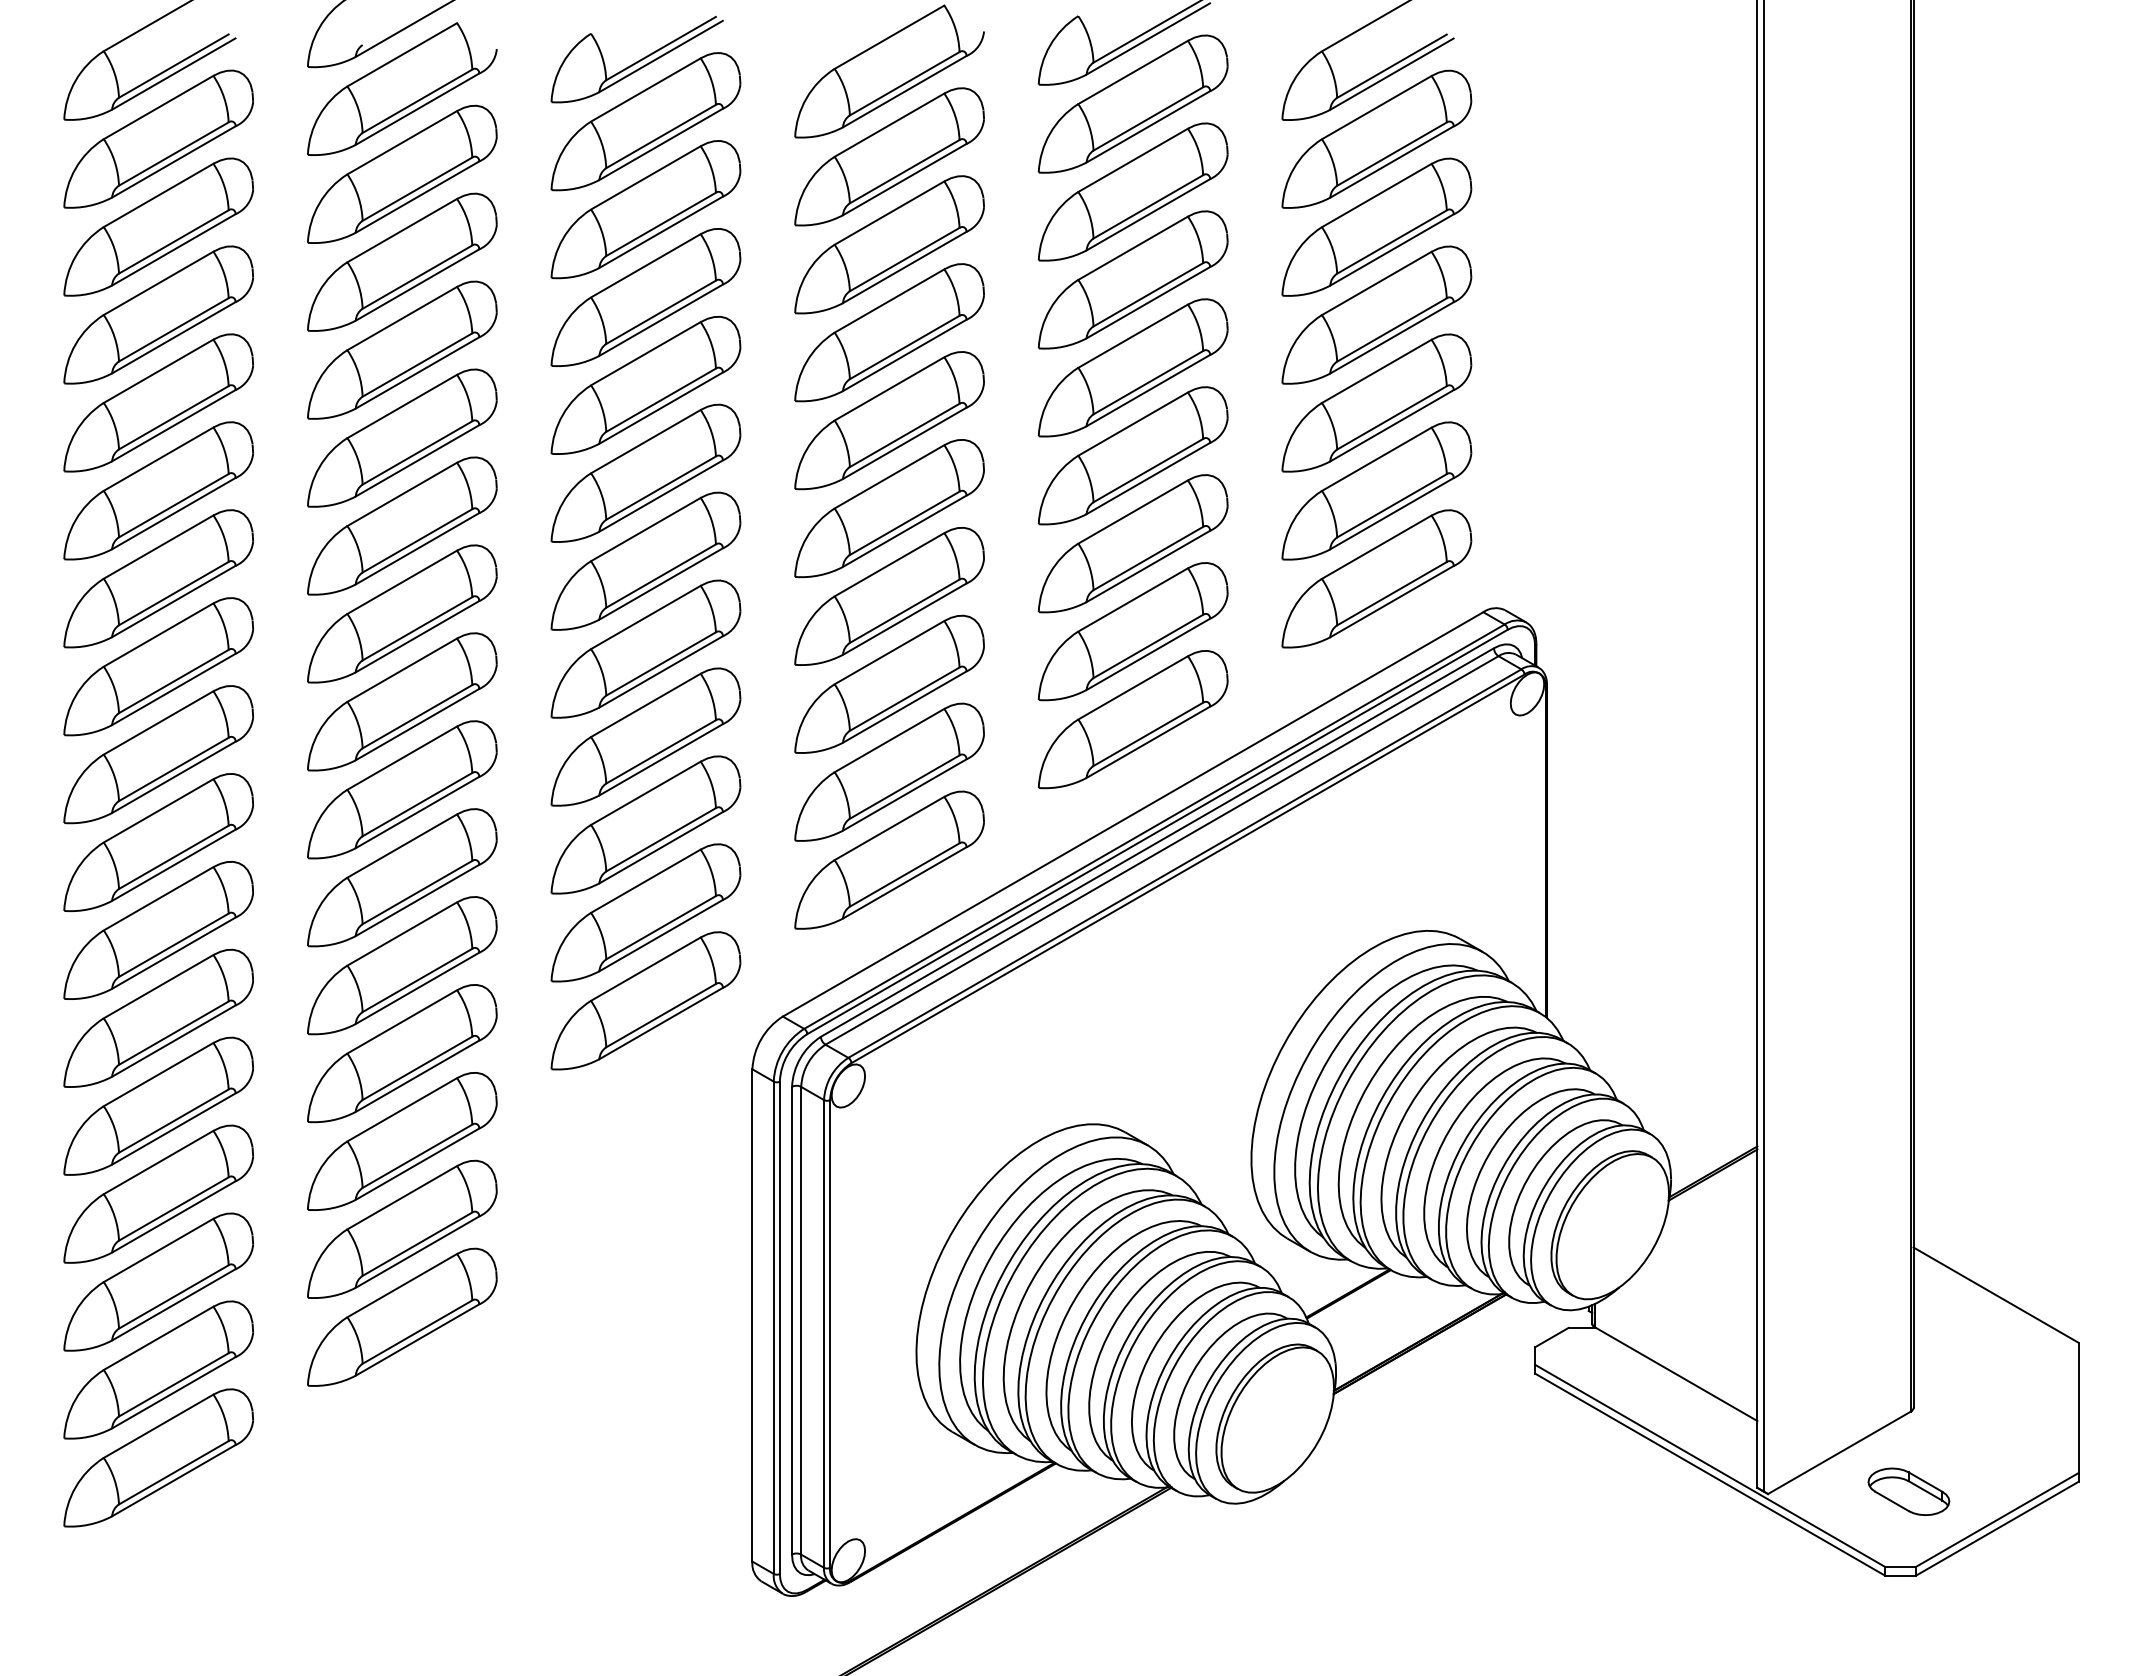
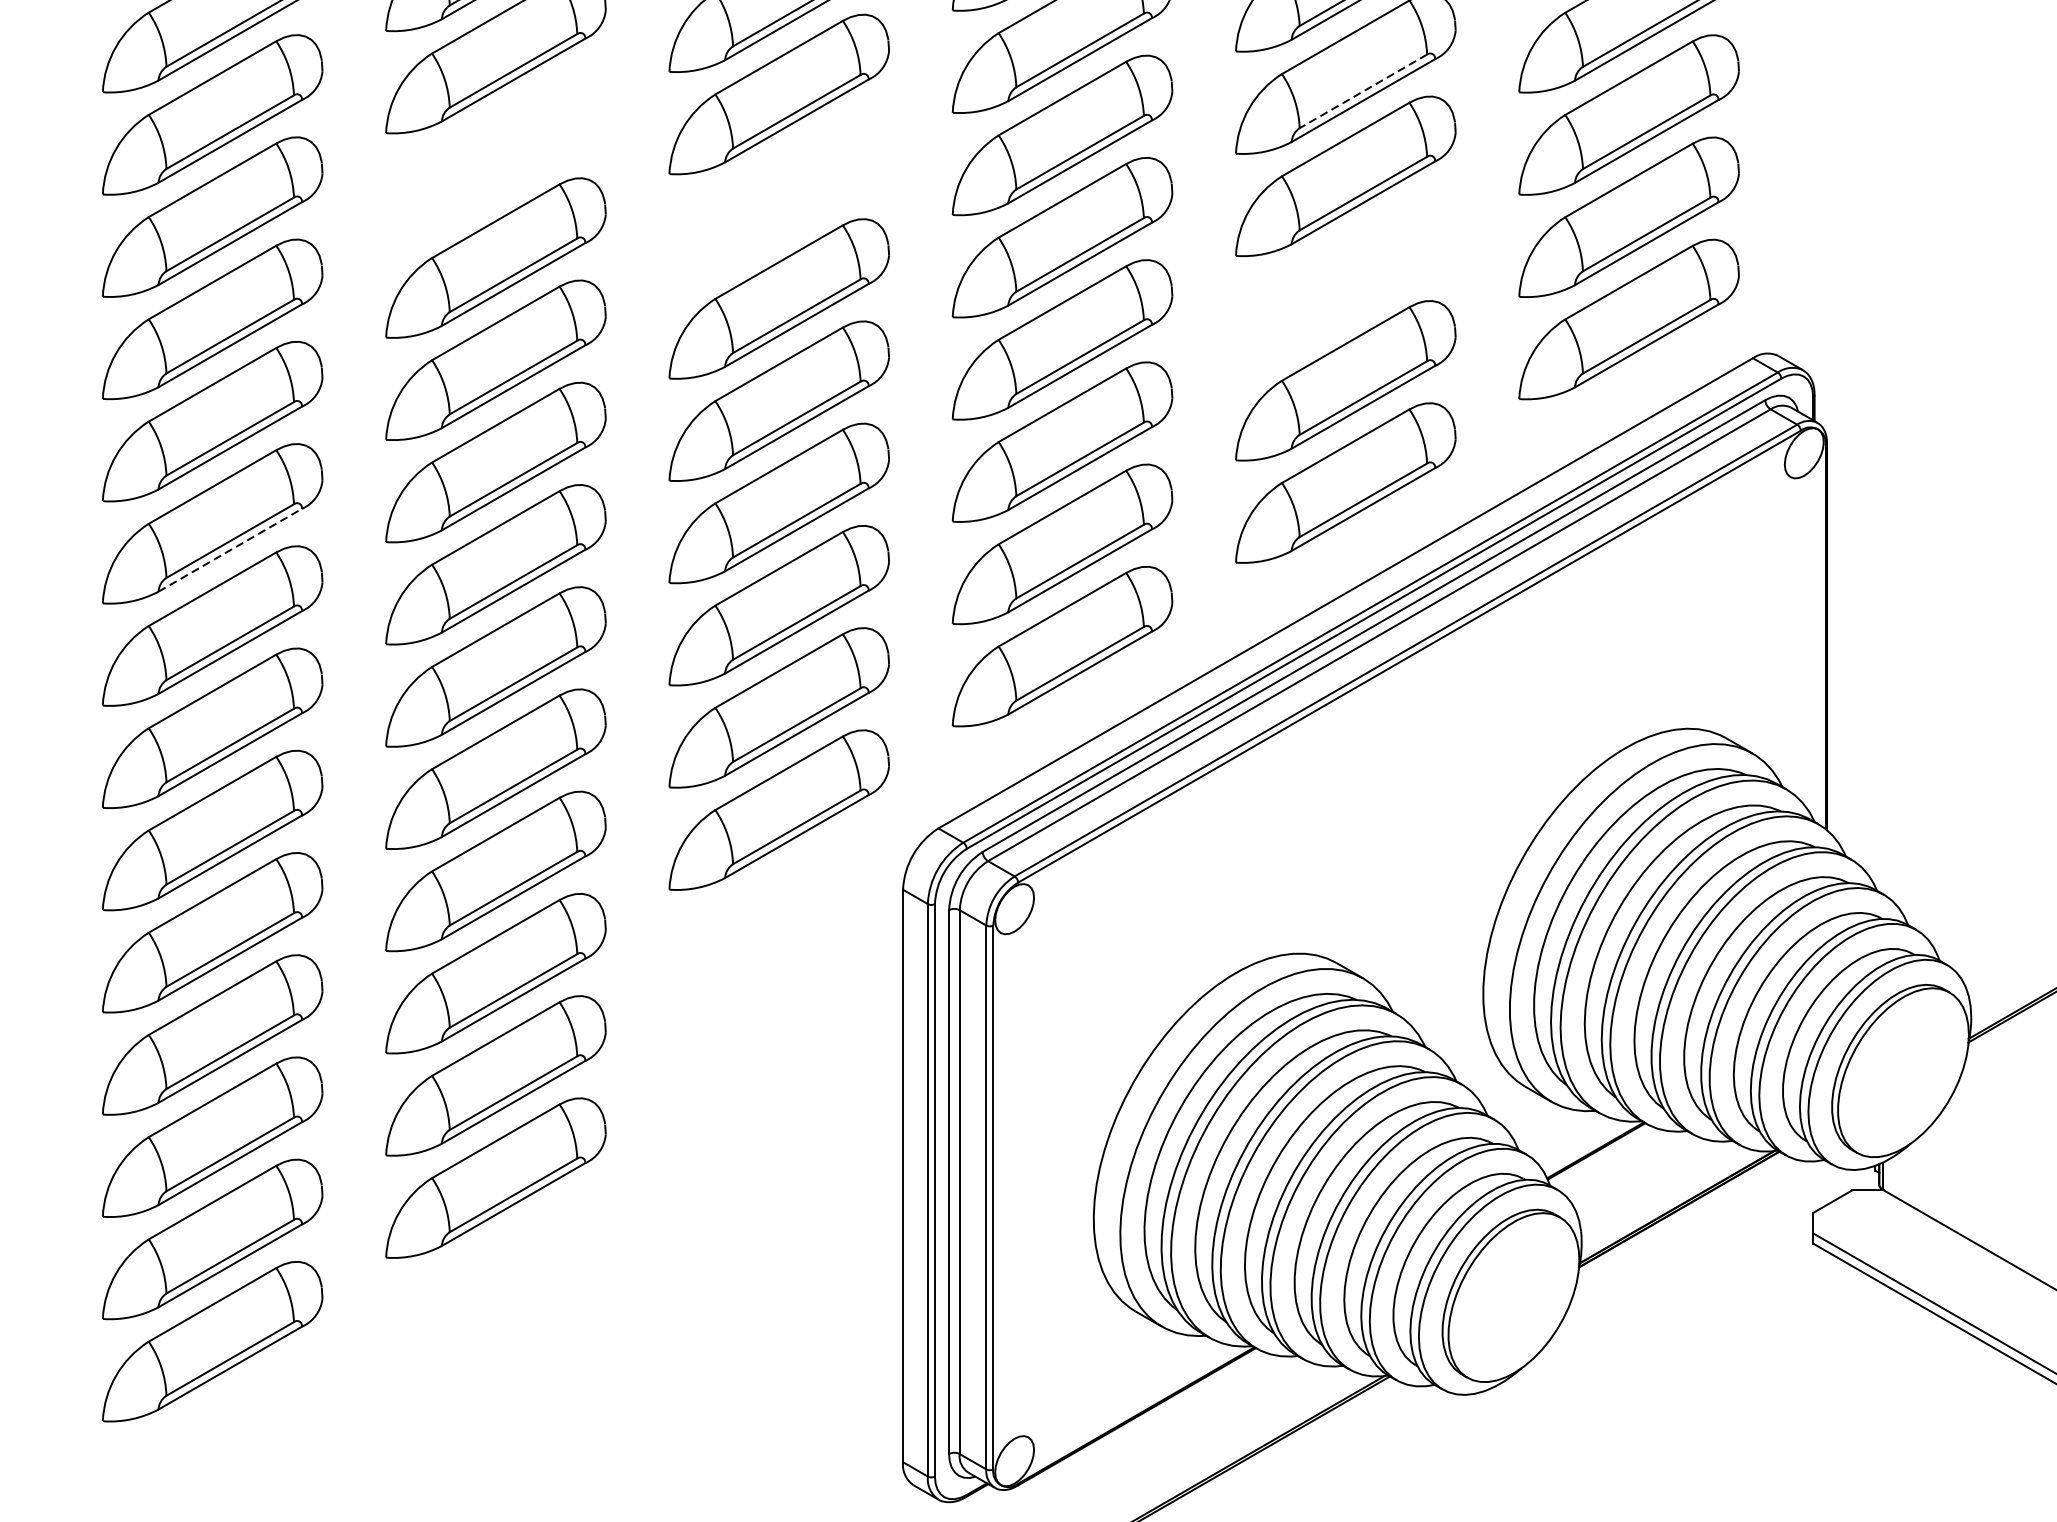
line: (1147, 382) -> (1362, 91), solid -> dashed
part: (402, 437) -> (496, 155), removed
part: (645, 472) -> (778, 195), removed
part: (1132, 543) -> (1344, 278), removed
line: (174, 777) -> (231, 550), solid -> dashed

